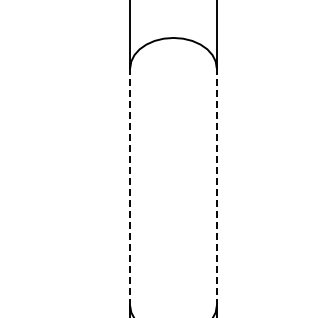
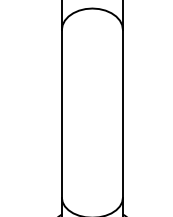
line: (130, 187) -> (62, 114), dashed -> solid
line: (216, 187) -> (122, 114), dashed -> solid

